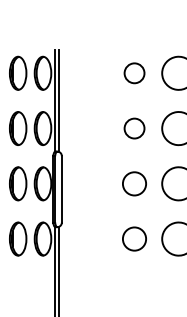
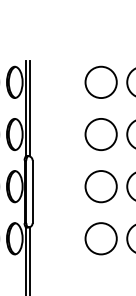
circle: (134, 72) -> (101, 81), size x1.67
circle: (134, 128) -> (101, 134), size x1.67
circle: (134, 183) -> (101, 186), size x1.43
circle: (134, 238) -> (101, 238), size x1.43

